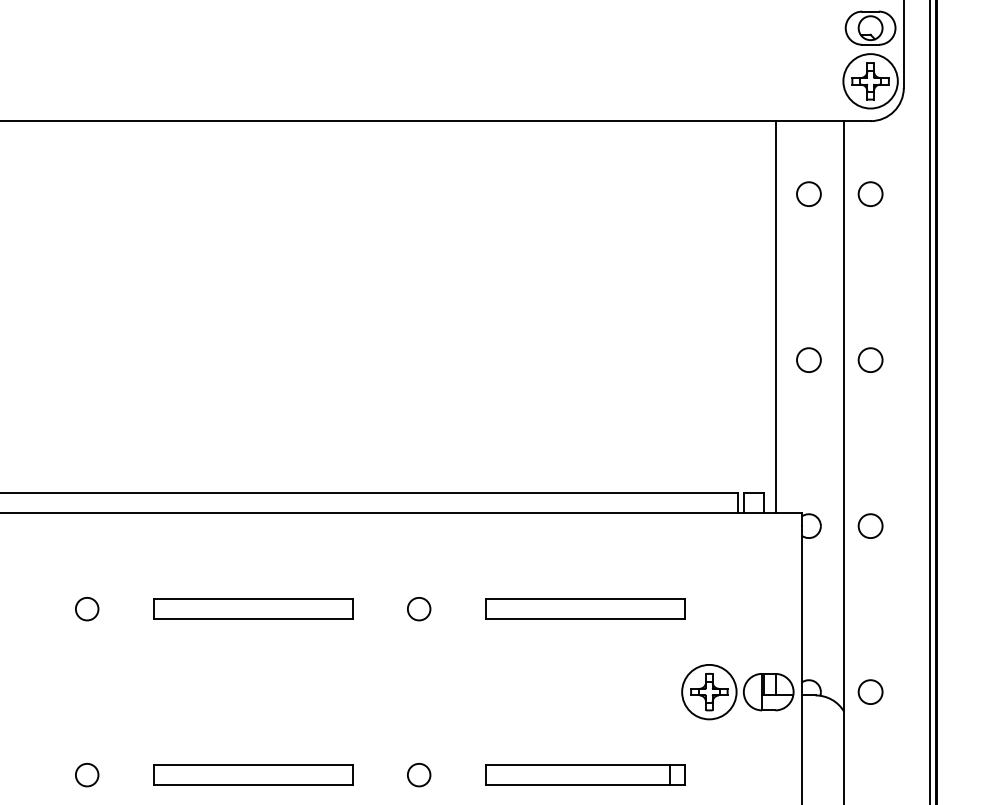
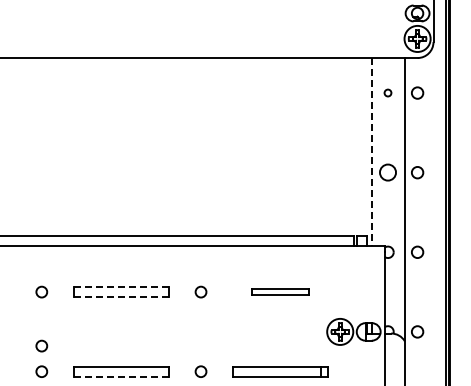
circle: (807, 192) -> (387, 92), size x0.6
line: (776, 318) -> (372, 152), solid -> dashed
circle: (807, 359) -> (387, 172), size x1.4
line: (253, 599) -> (121, 287), solid -> dashed
part: (584, 607) -> (280, 291), size x0.6
line: (253, 618) -> (121, 296), solid -> dashed
circle: (86, 720) -> (41, 345), added
line: (253, 785) -> (121, 376), solid -> dashed

